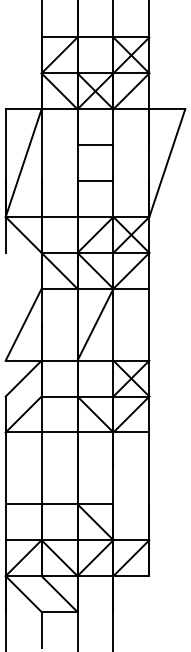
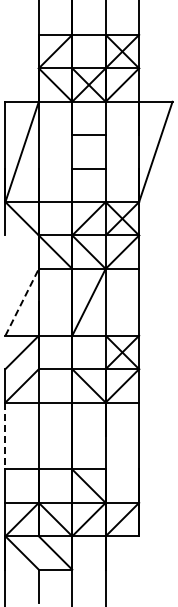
line: (24, 323) -> (22, 301), solid -> dashed
line: (5, 468) -> (5, 436), solid -> dashed

